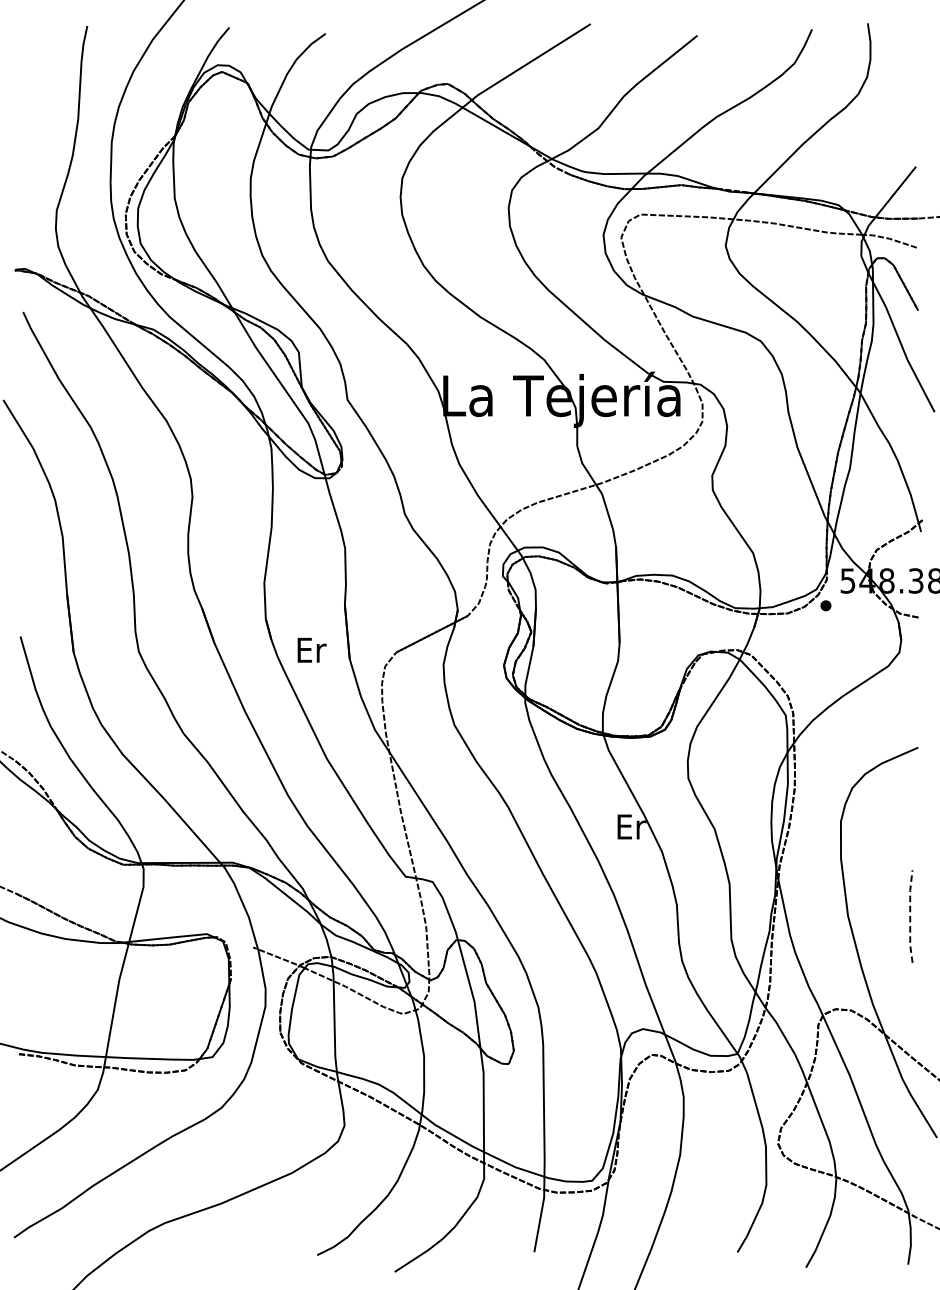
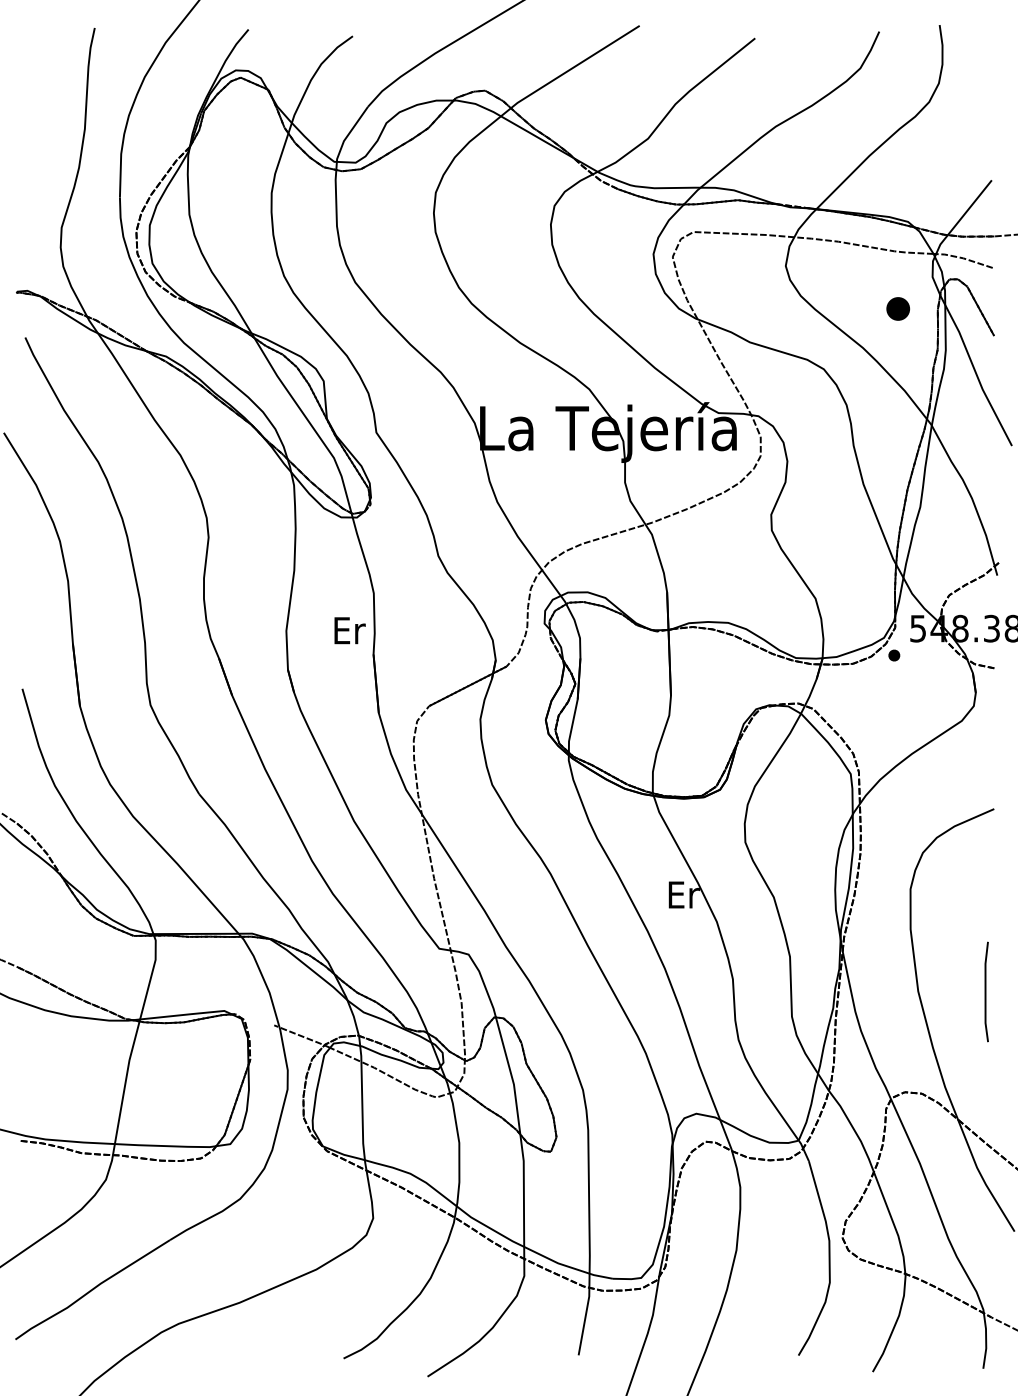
part: (828, 285) -> (897, 308), added
text: (311, 650) -> (349, 630), moved
line: (910, 916) -> (985, 991), dashed -> solid

